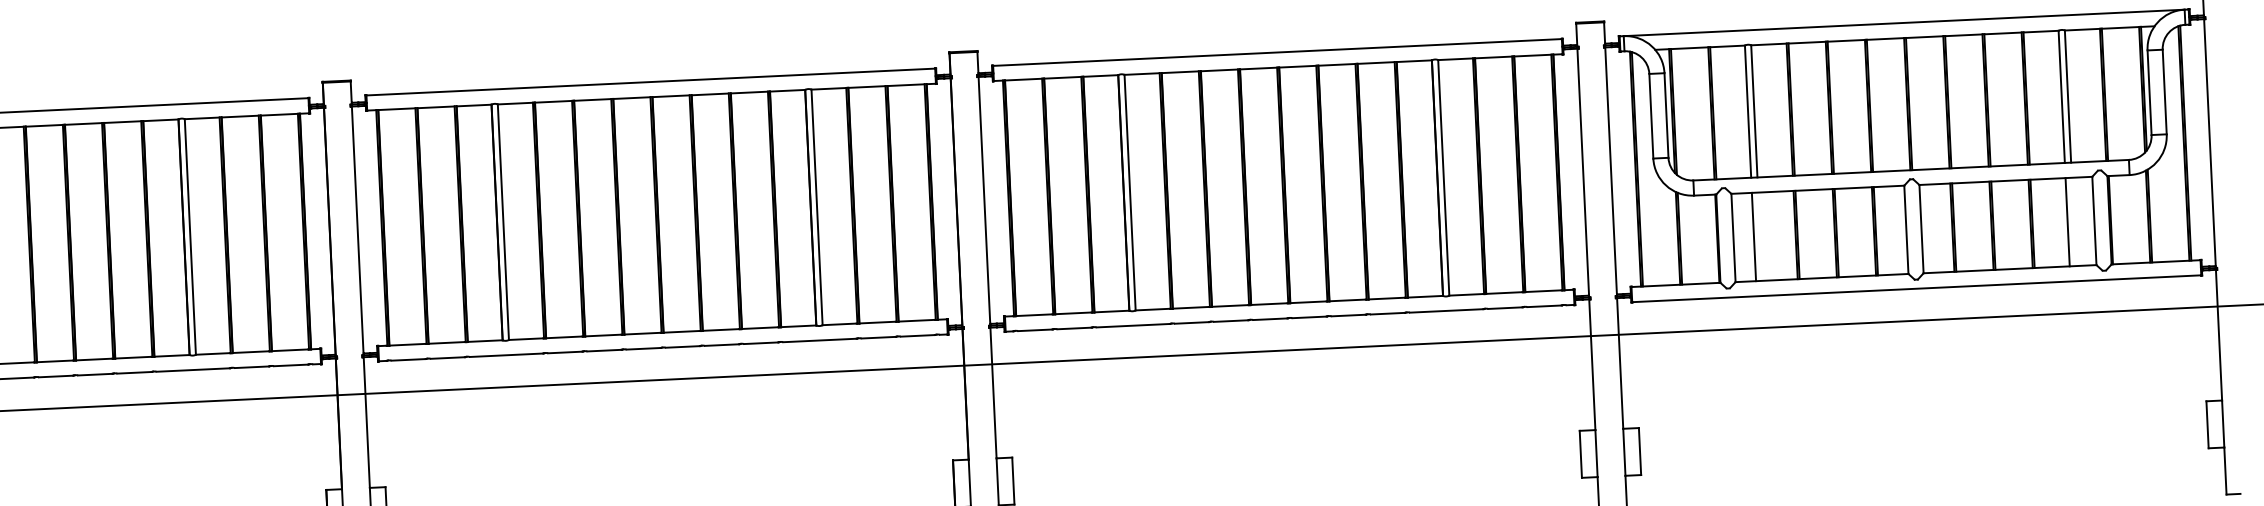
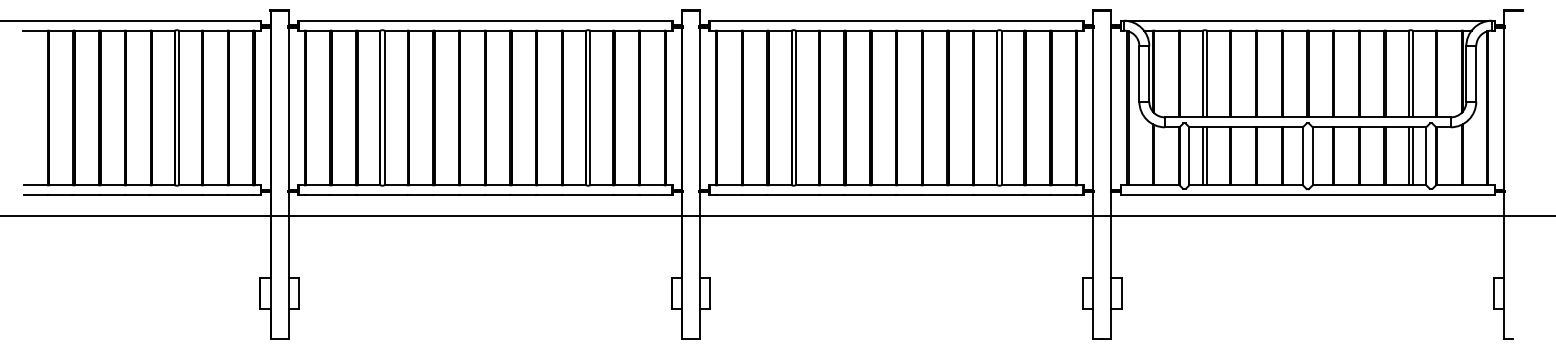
line: (2073, 222) -> (1412, 156), added
line: (1759, 237) -> (1206, 156), added

